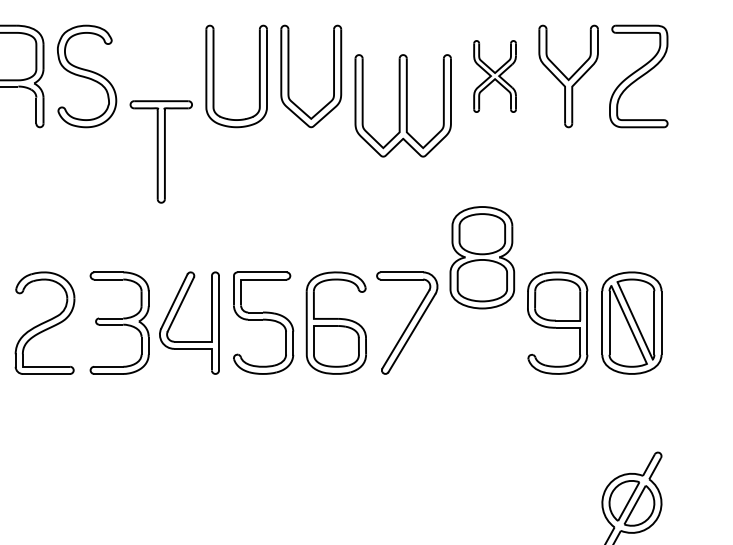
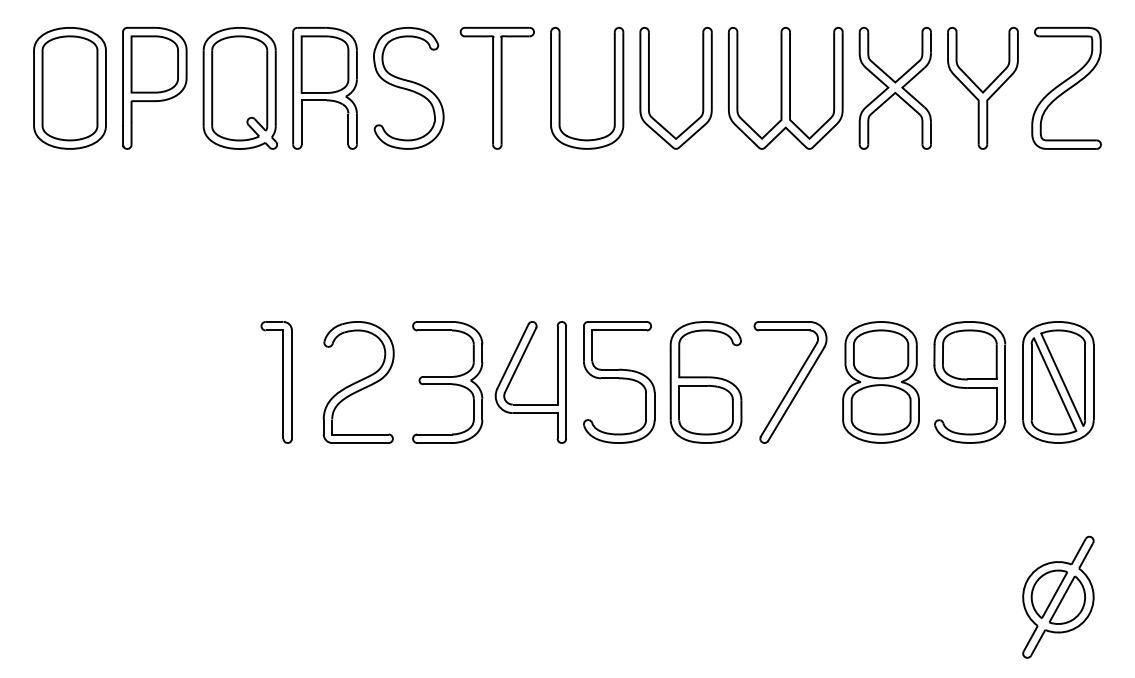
part: (494, 76) -> (894, 88), size x1.43
part: (403, 105) -> (785, 88), moved
part: (160, 152) -> (496, 88), moved
part: (481, 257) -> (880, 382), moved

